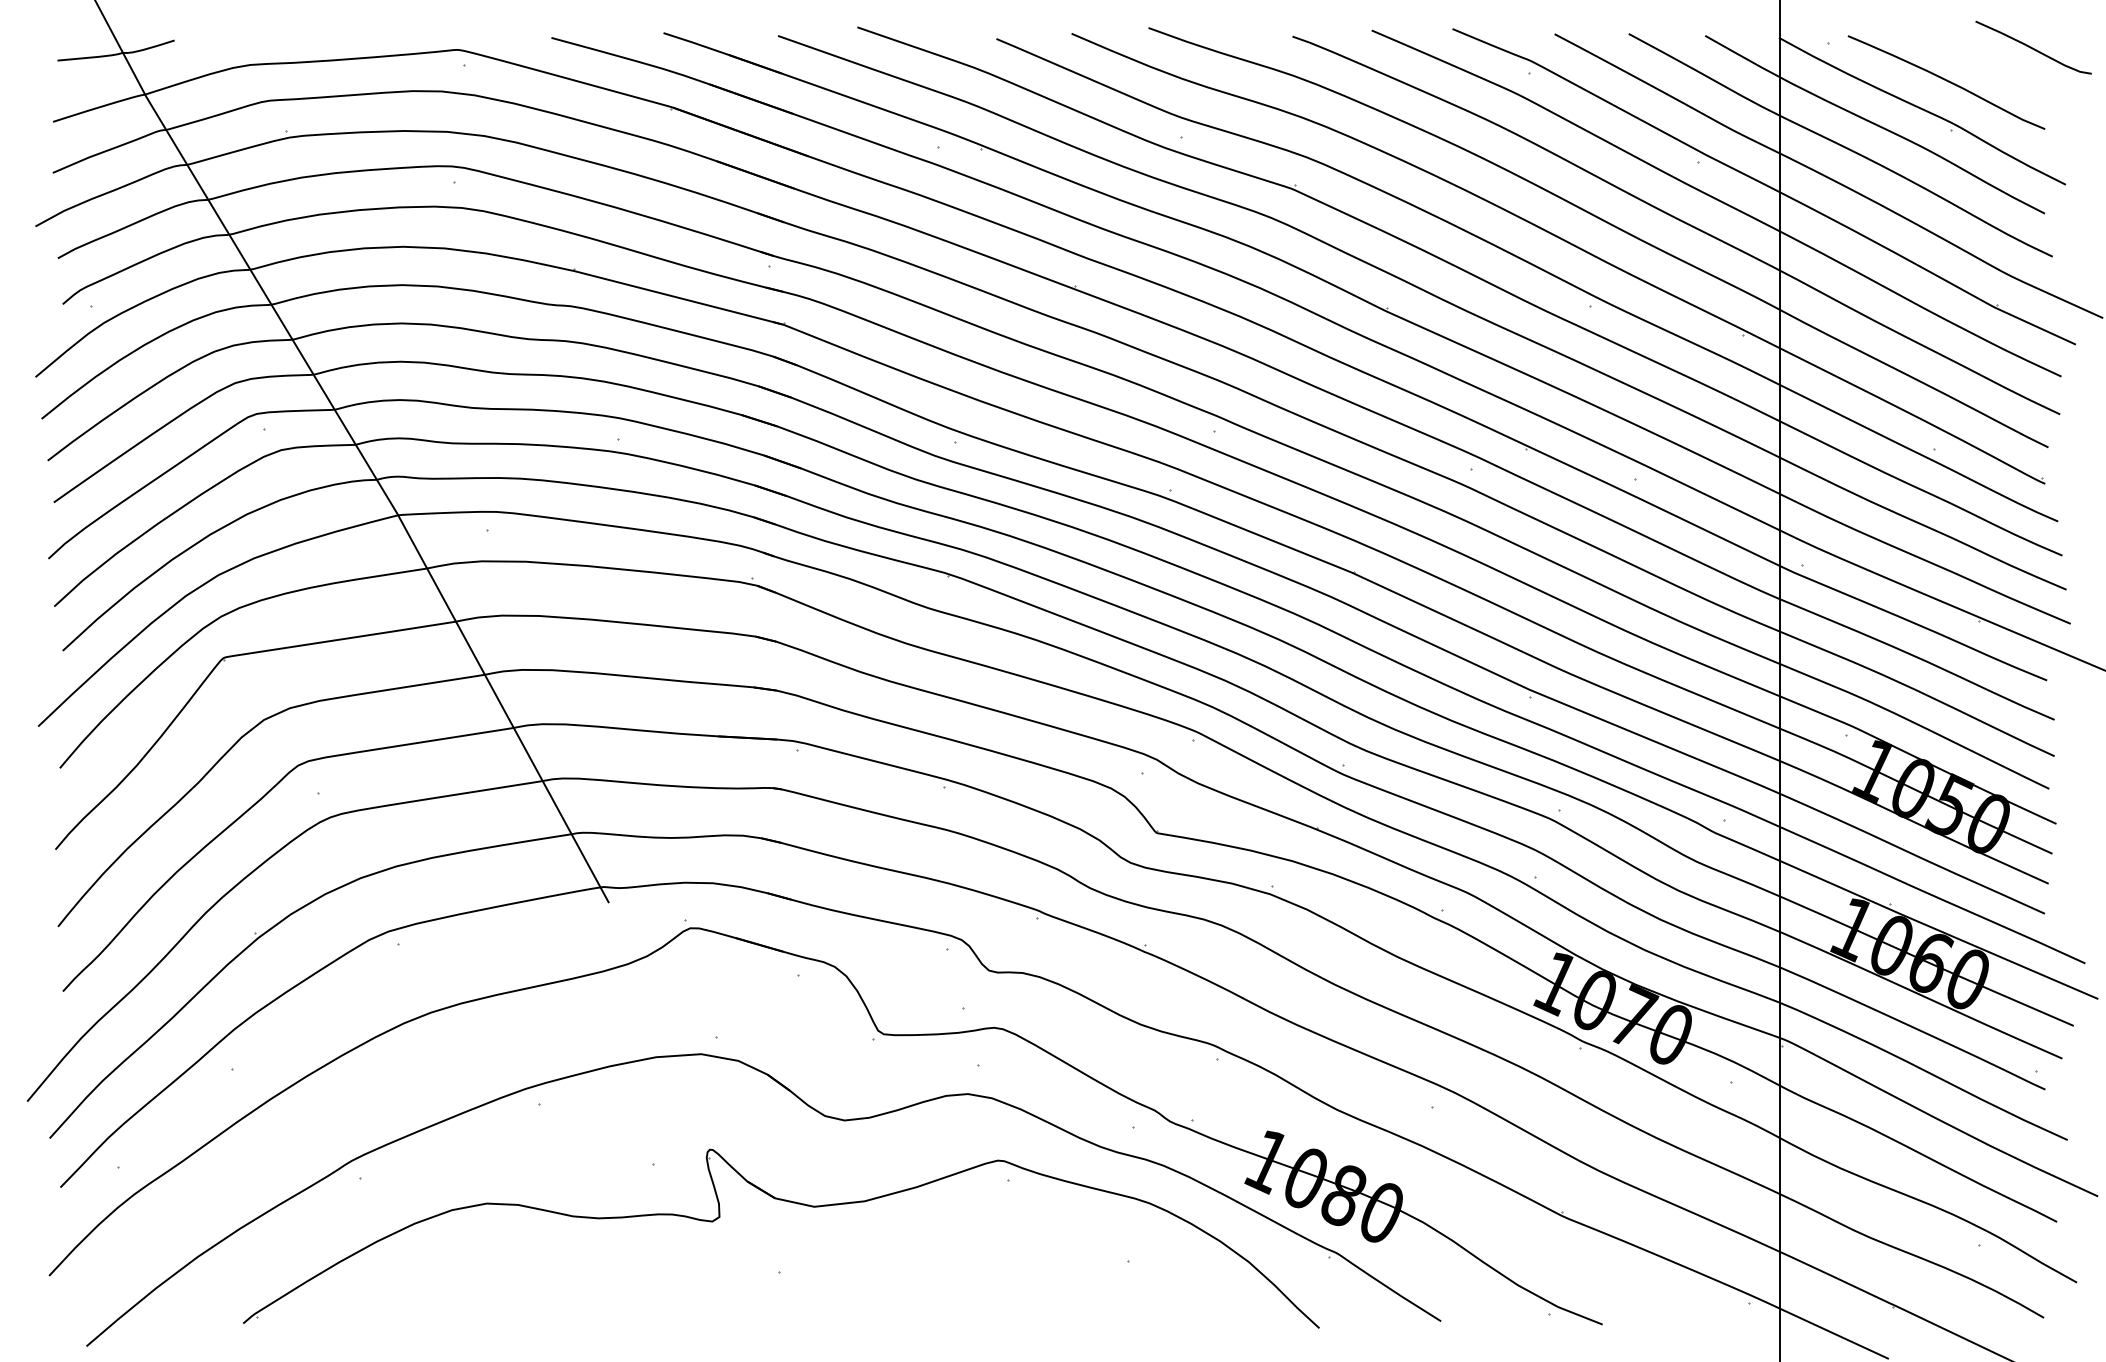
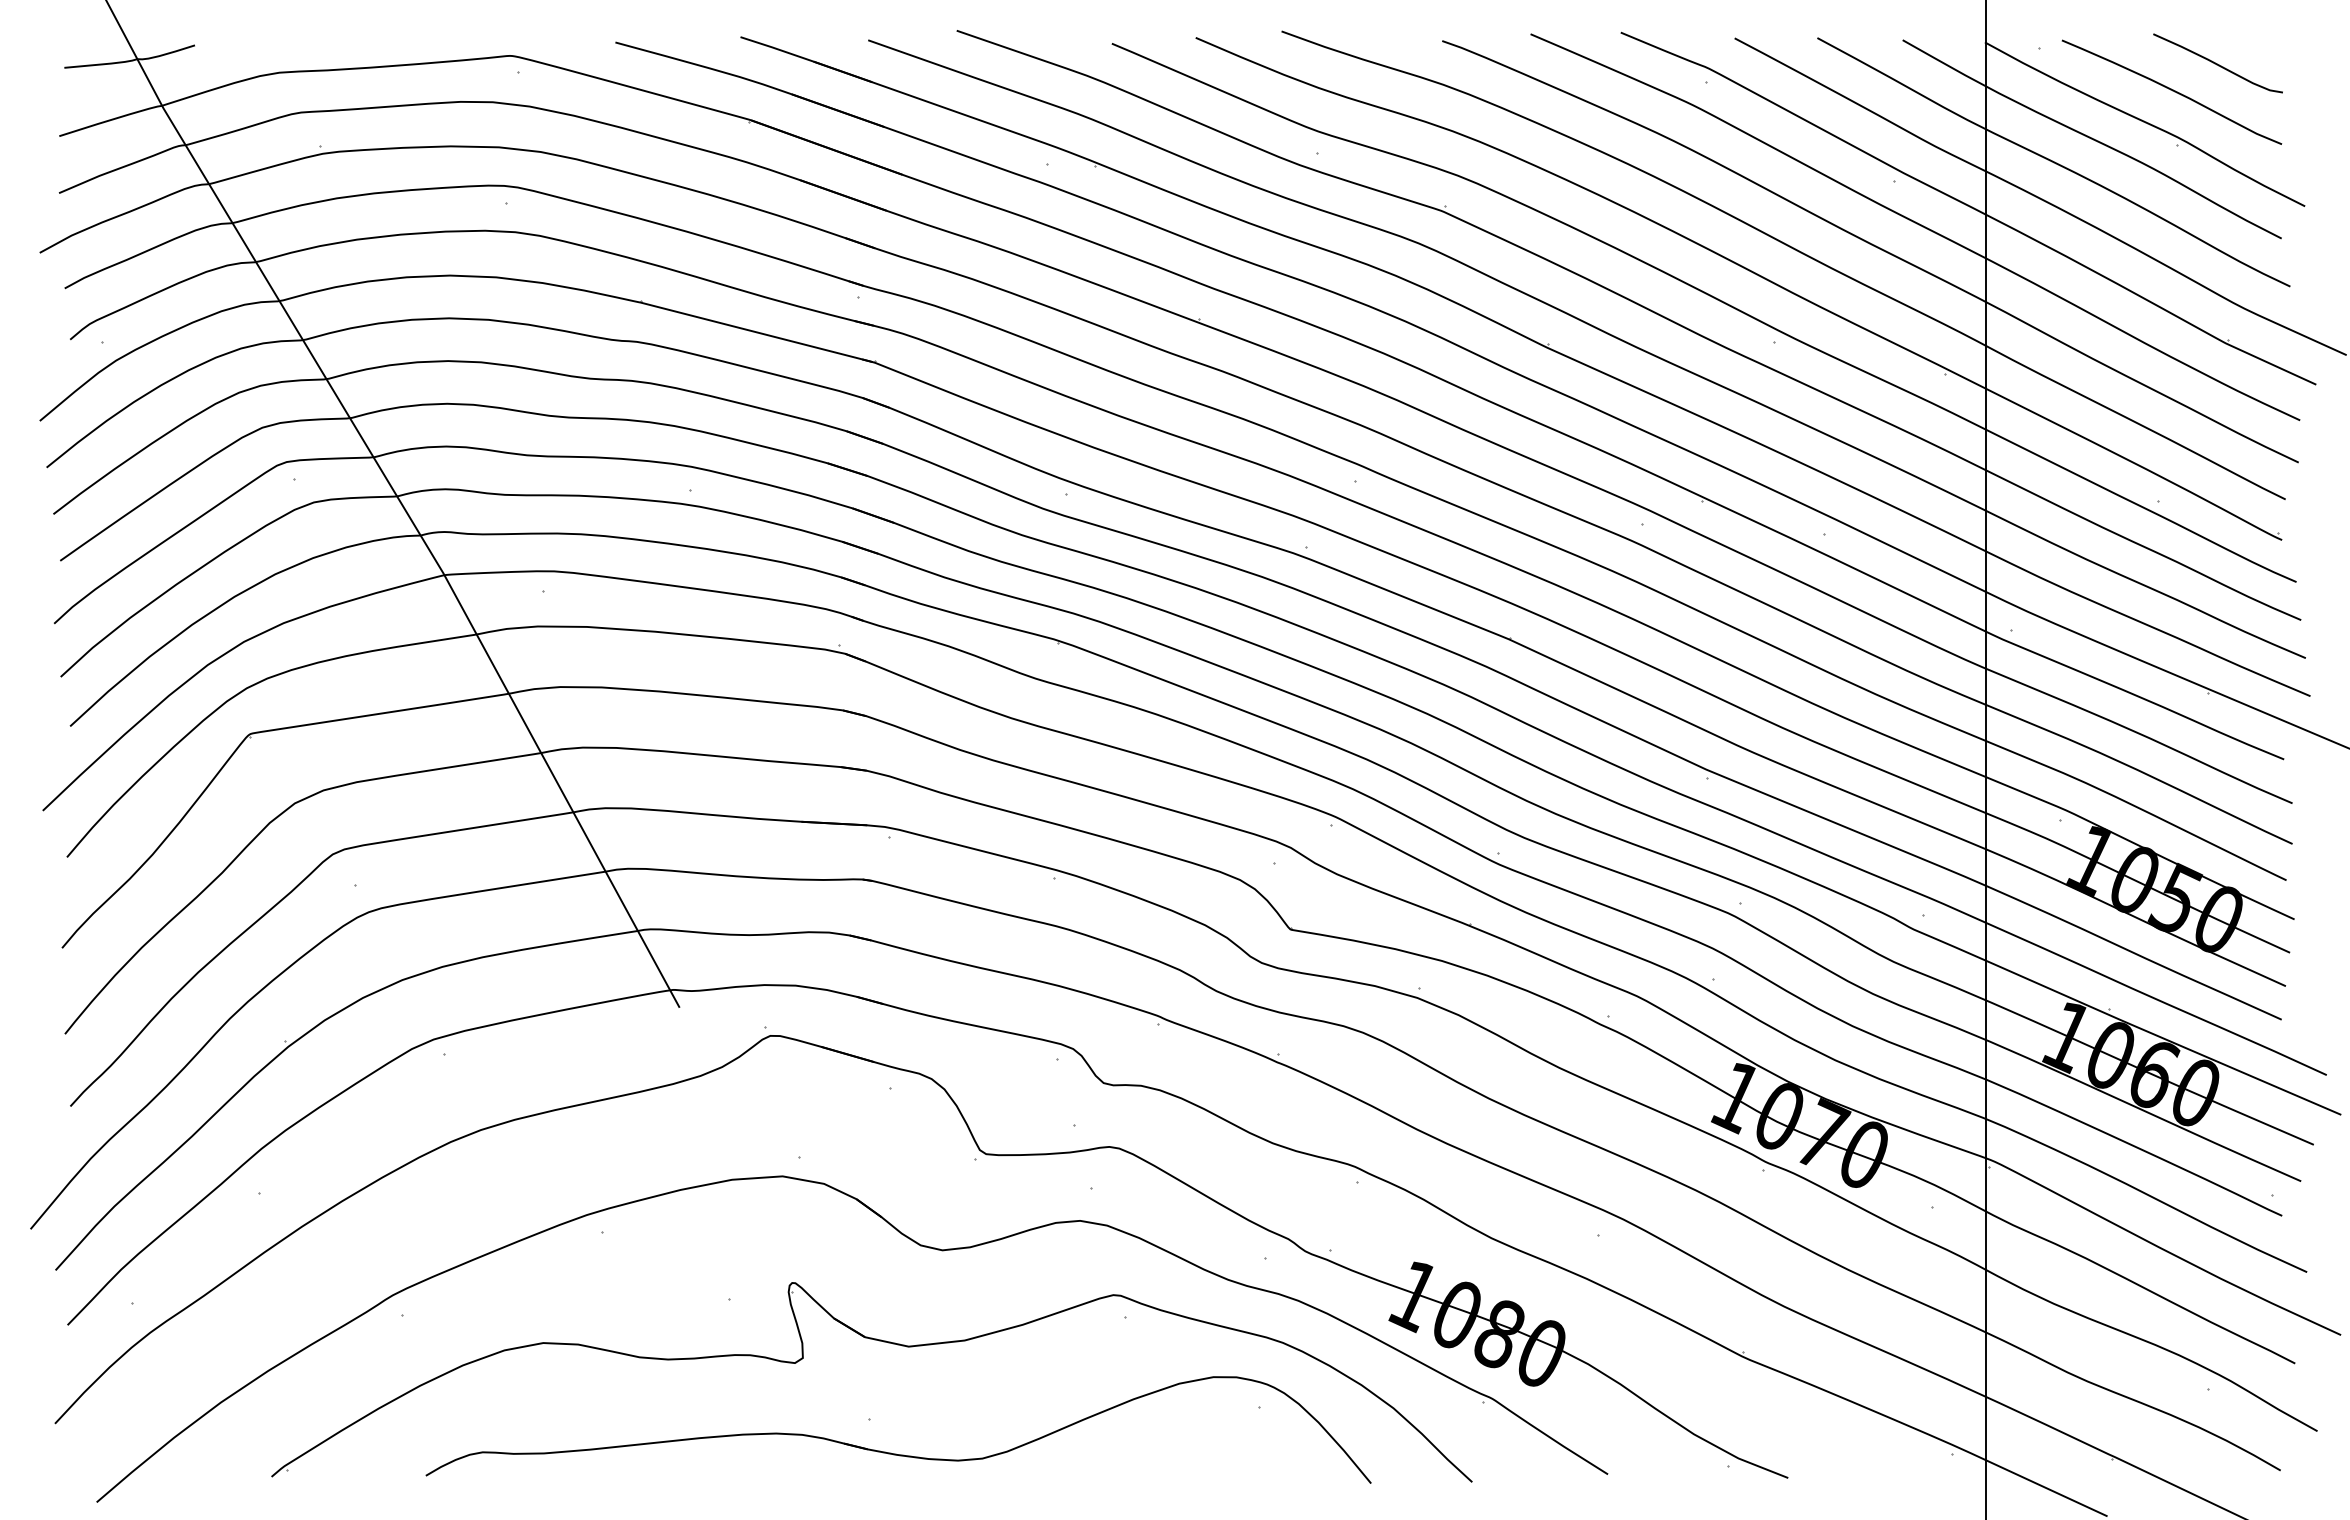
curve: (2033, 47) -> (2217, 63), moved
part: (798, 1301) -> (891, 1452), added

